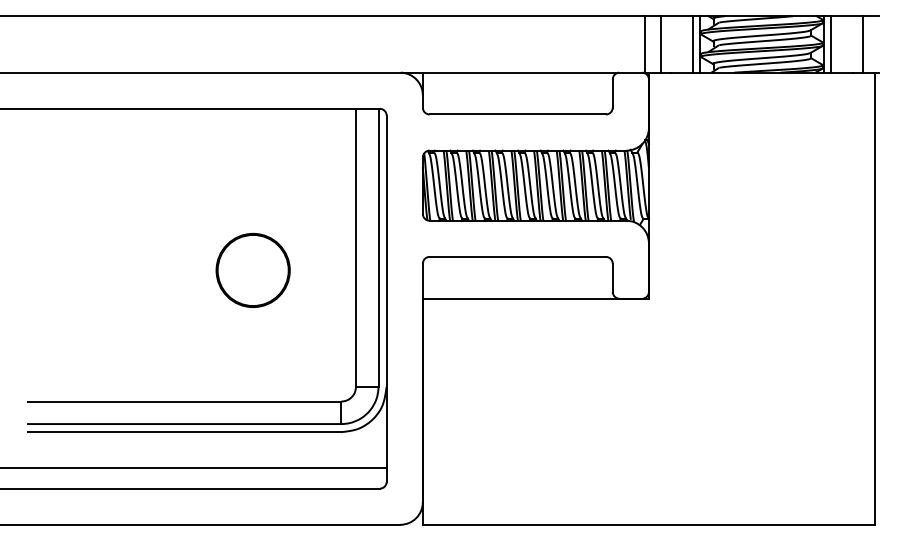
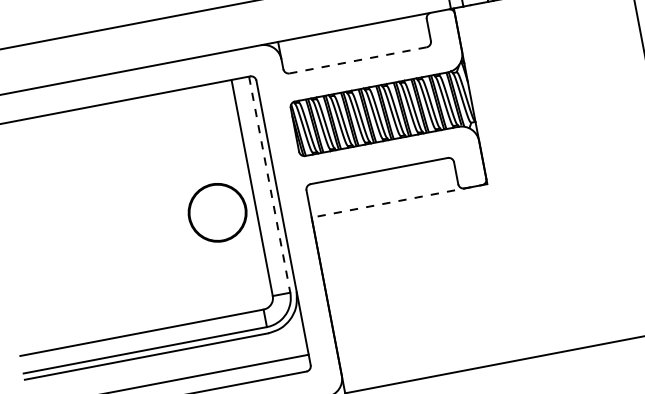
line: (517, 114) -> (357, 60), solid -> dashed
line: (378, 248) -> (269, 185), solid -> dashed
circle: (252, 270) -> (217, 212), moved
line: (535, 298) -> (399, 200), solid -> dashed

